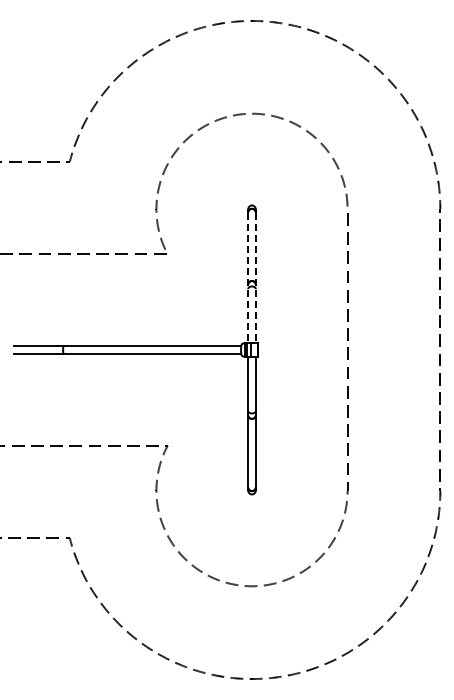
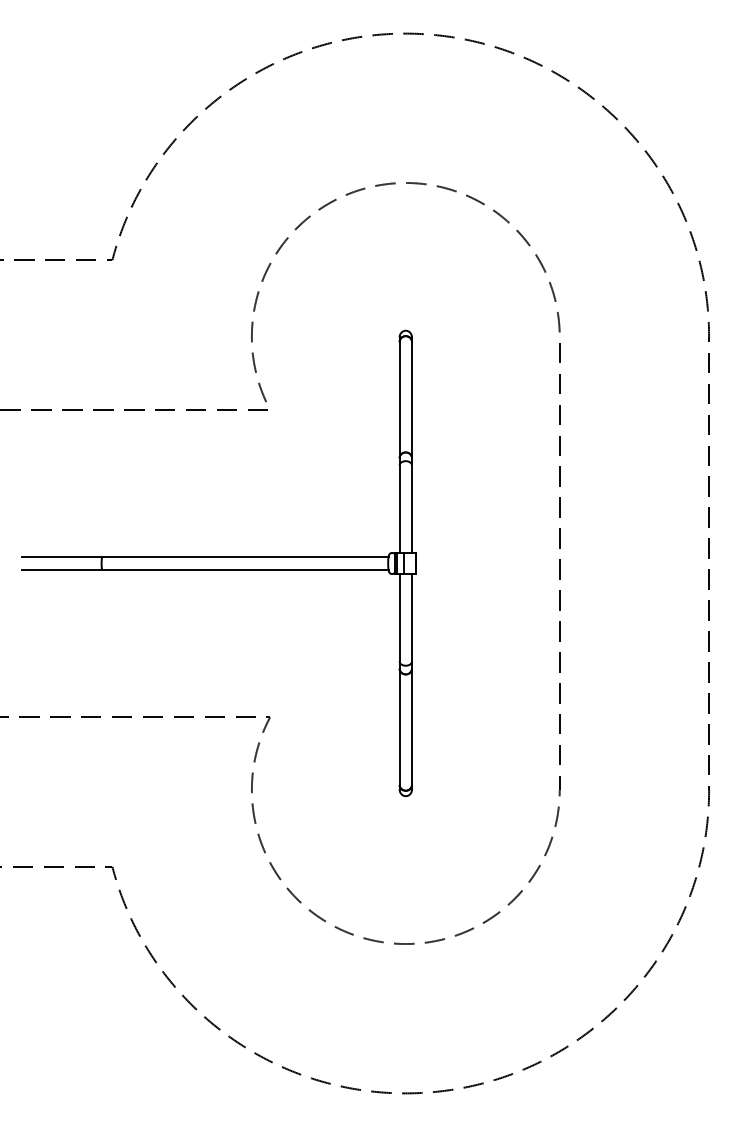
line: (248, 278) -> (400, 448), dashed -> solid
line: (255, 278) -> (411, 448), dashed -> solid

